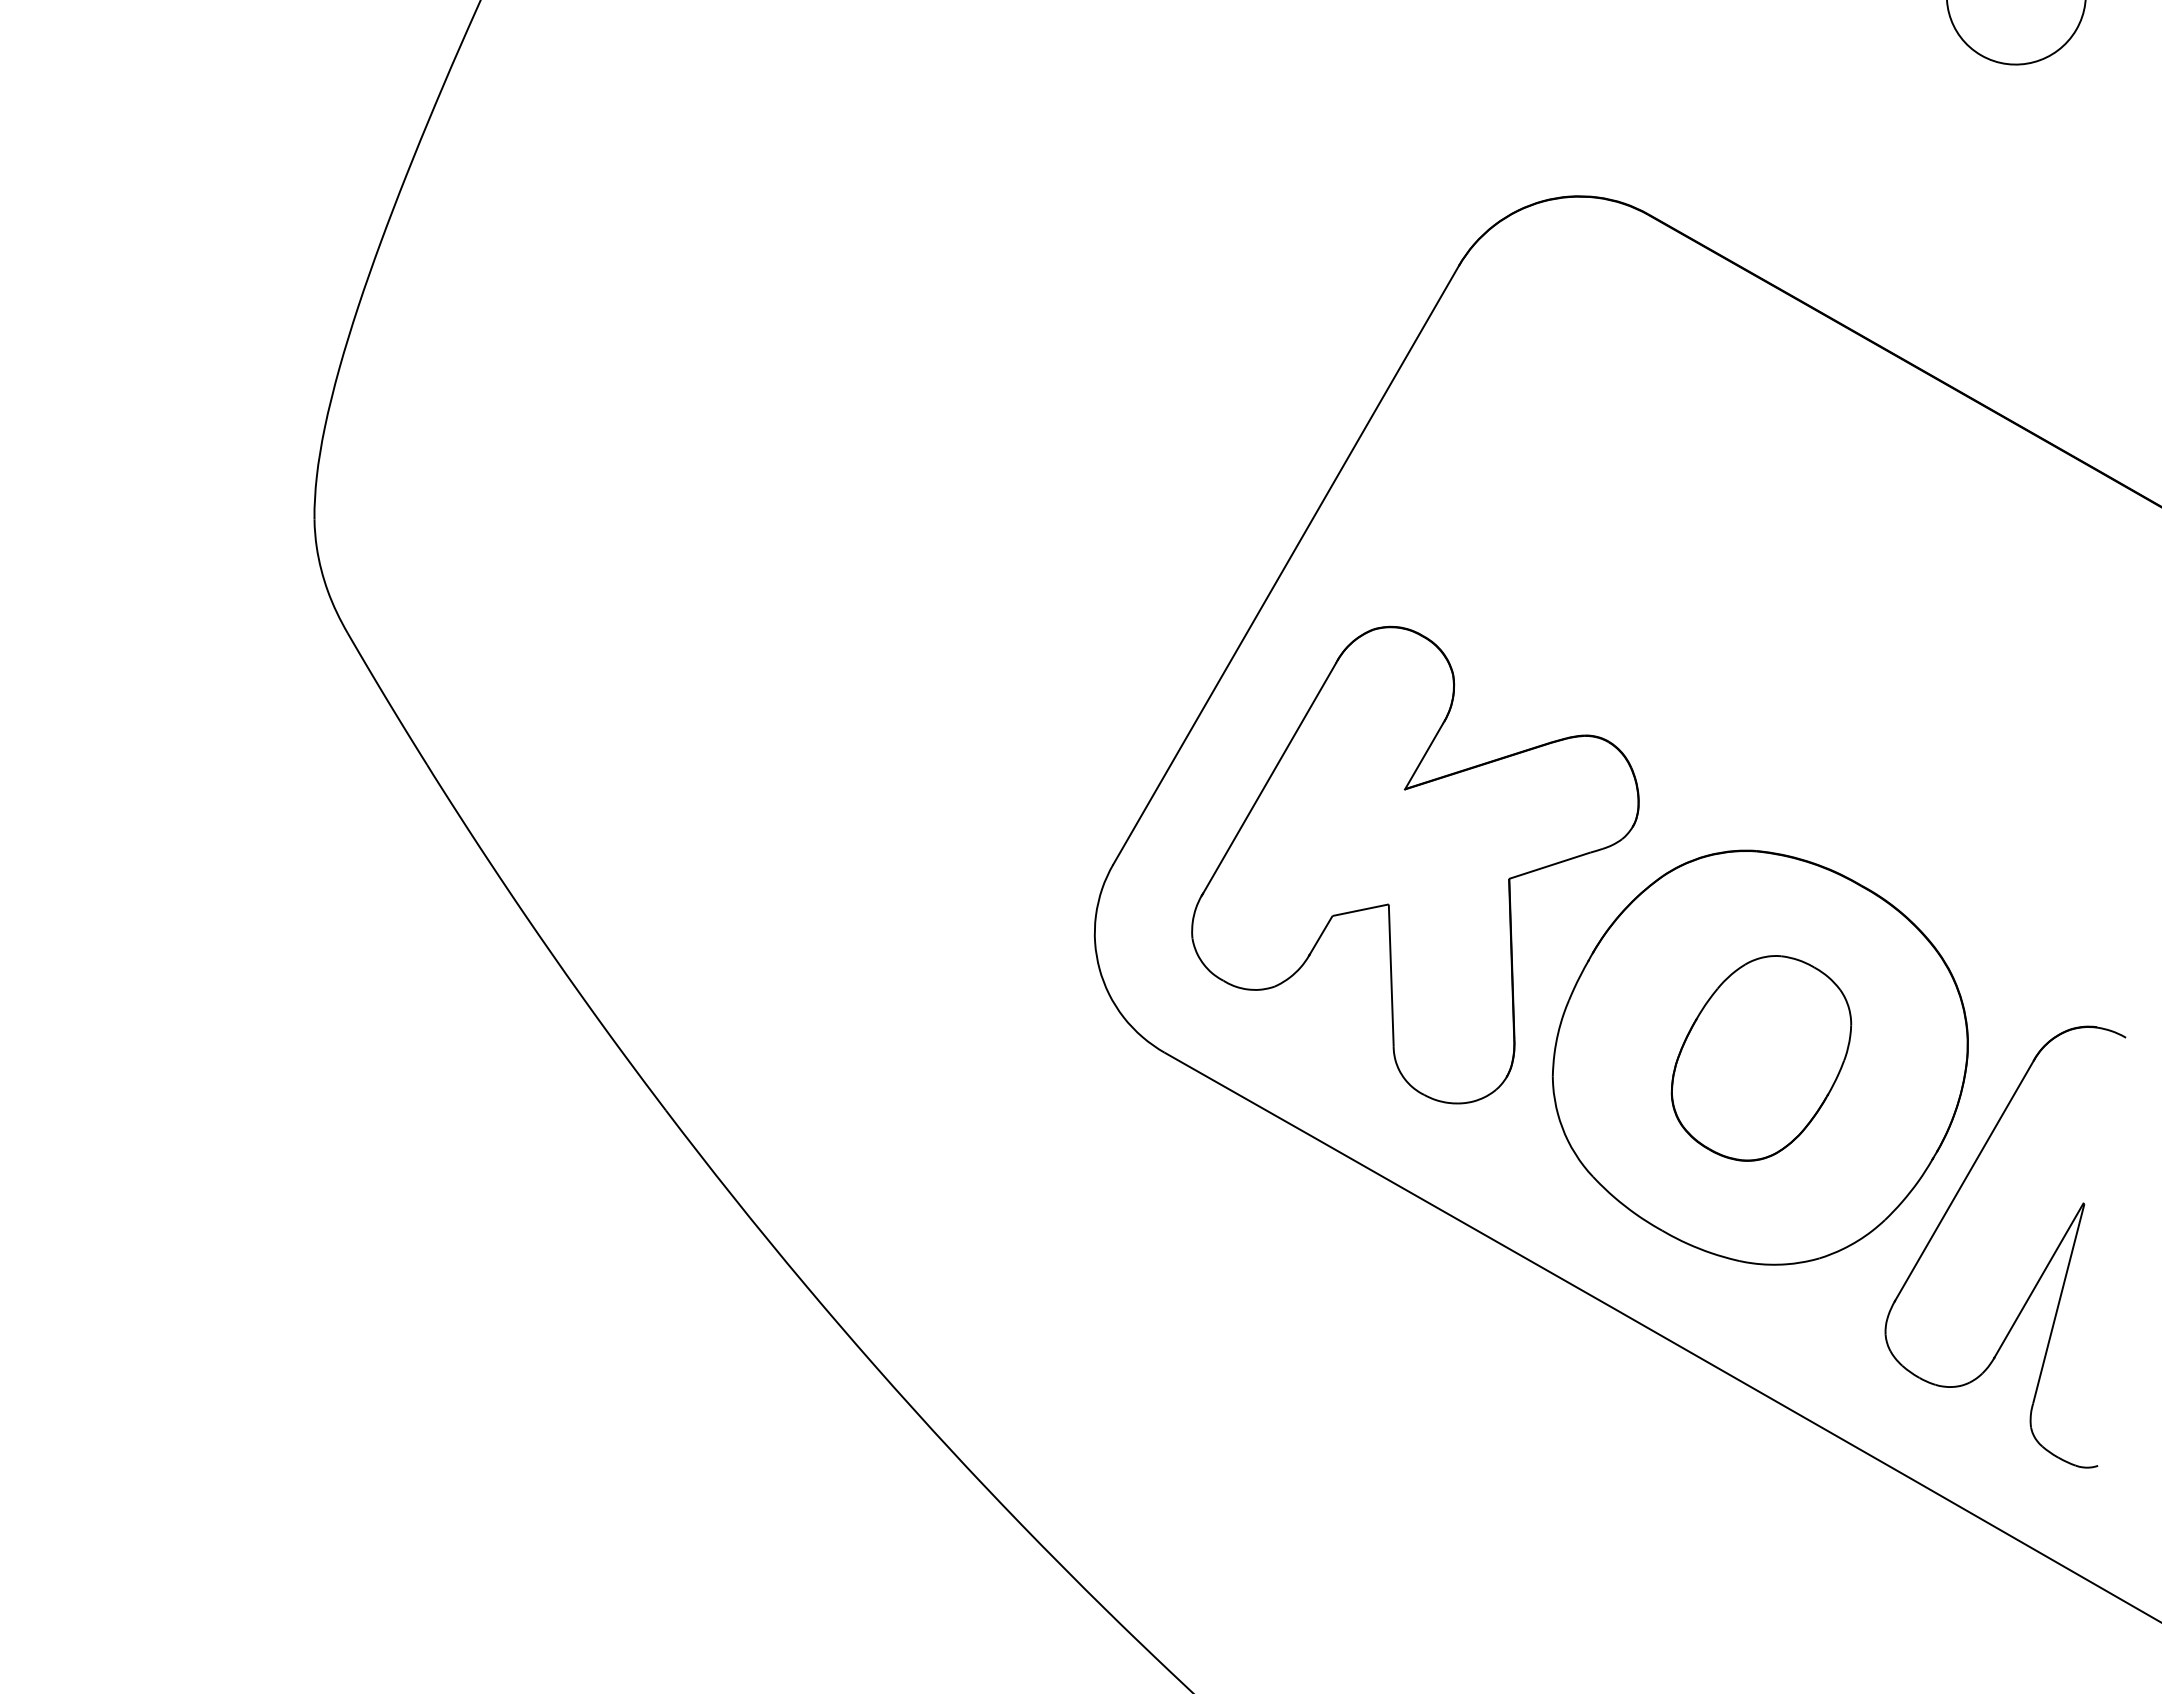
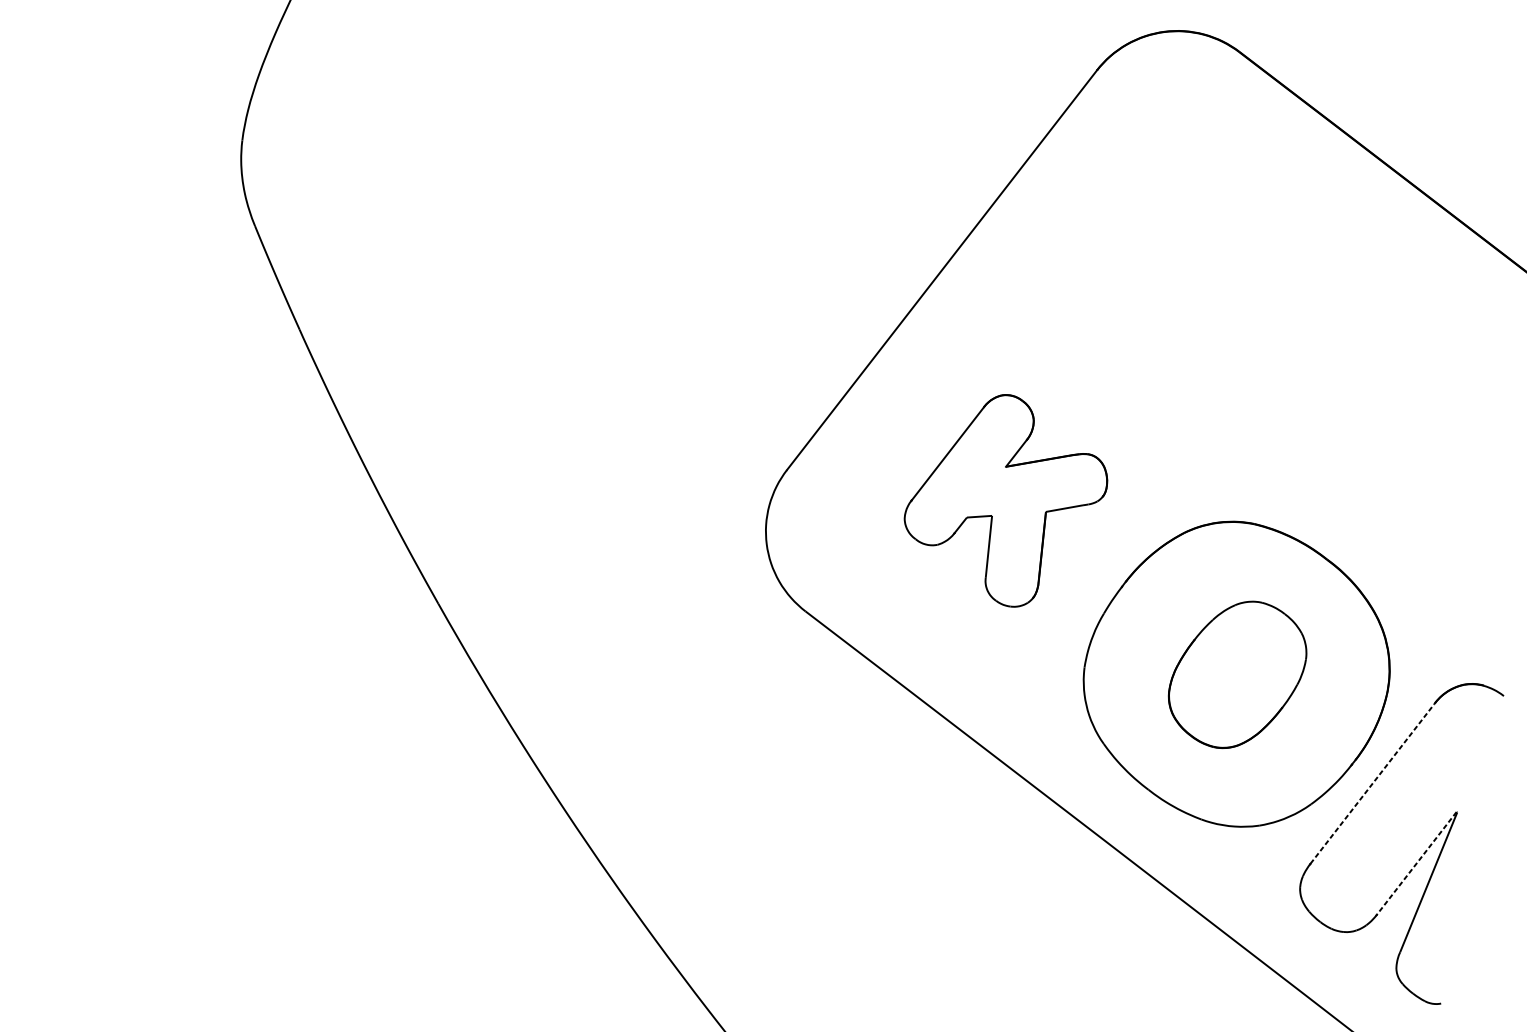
part: (1415, 864) -> (1006, 499), size x0.6
line: (1964, 1180) -> (1372, 783), solid -> dashed
line: (2038, 1280) -> (1416, 863), solid -> dashed

